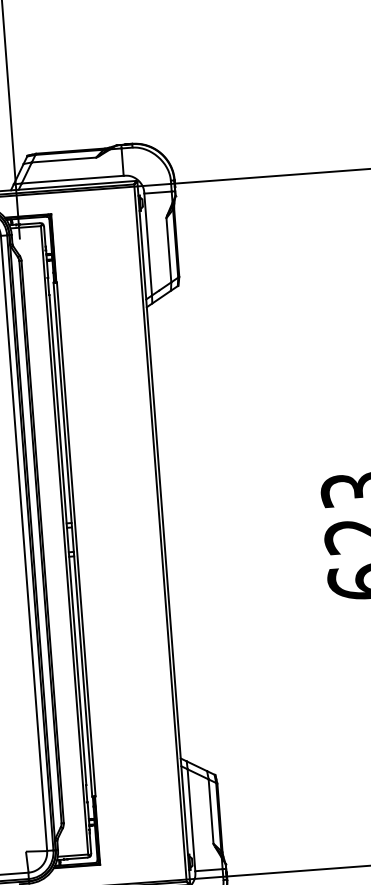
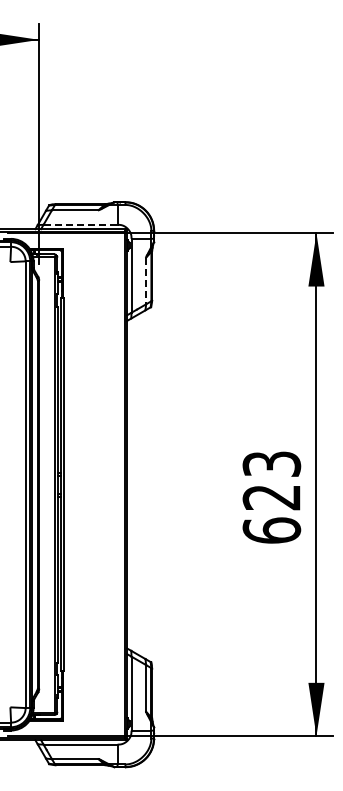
line: (72, 179) -> (80, 224), solid -> dashed
line: (169, 250) -> (146, 281), solid -> dashed

